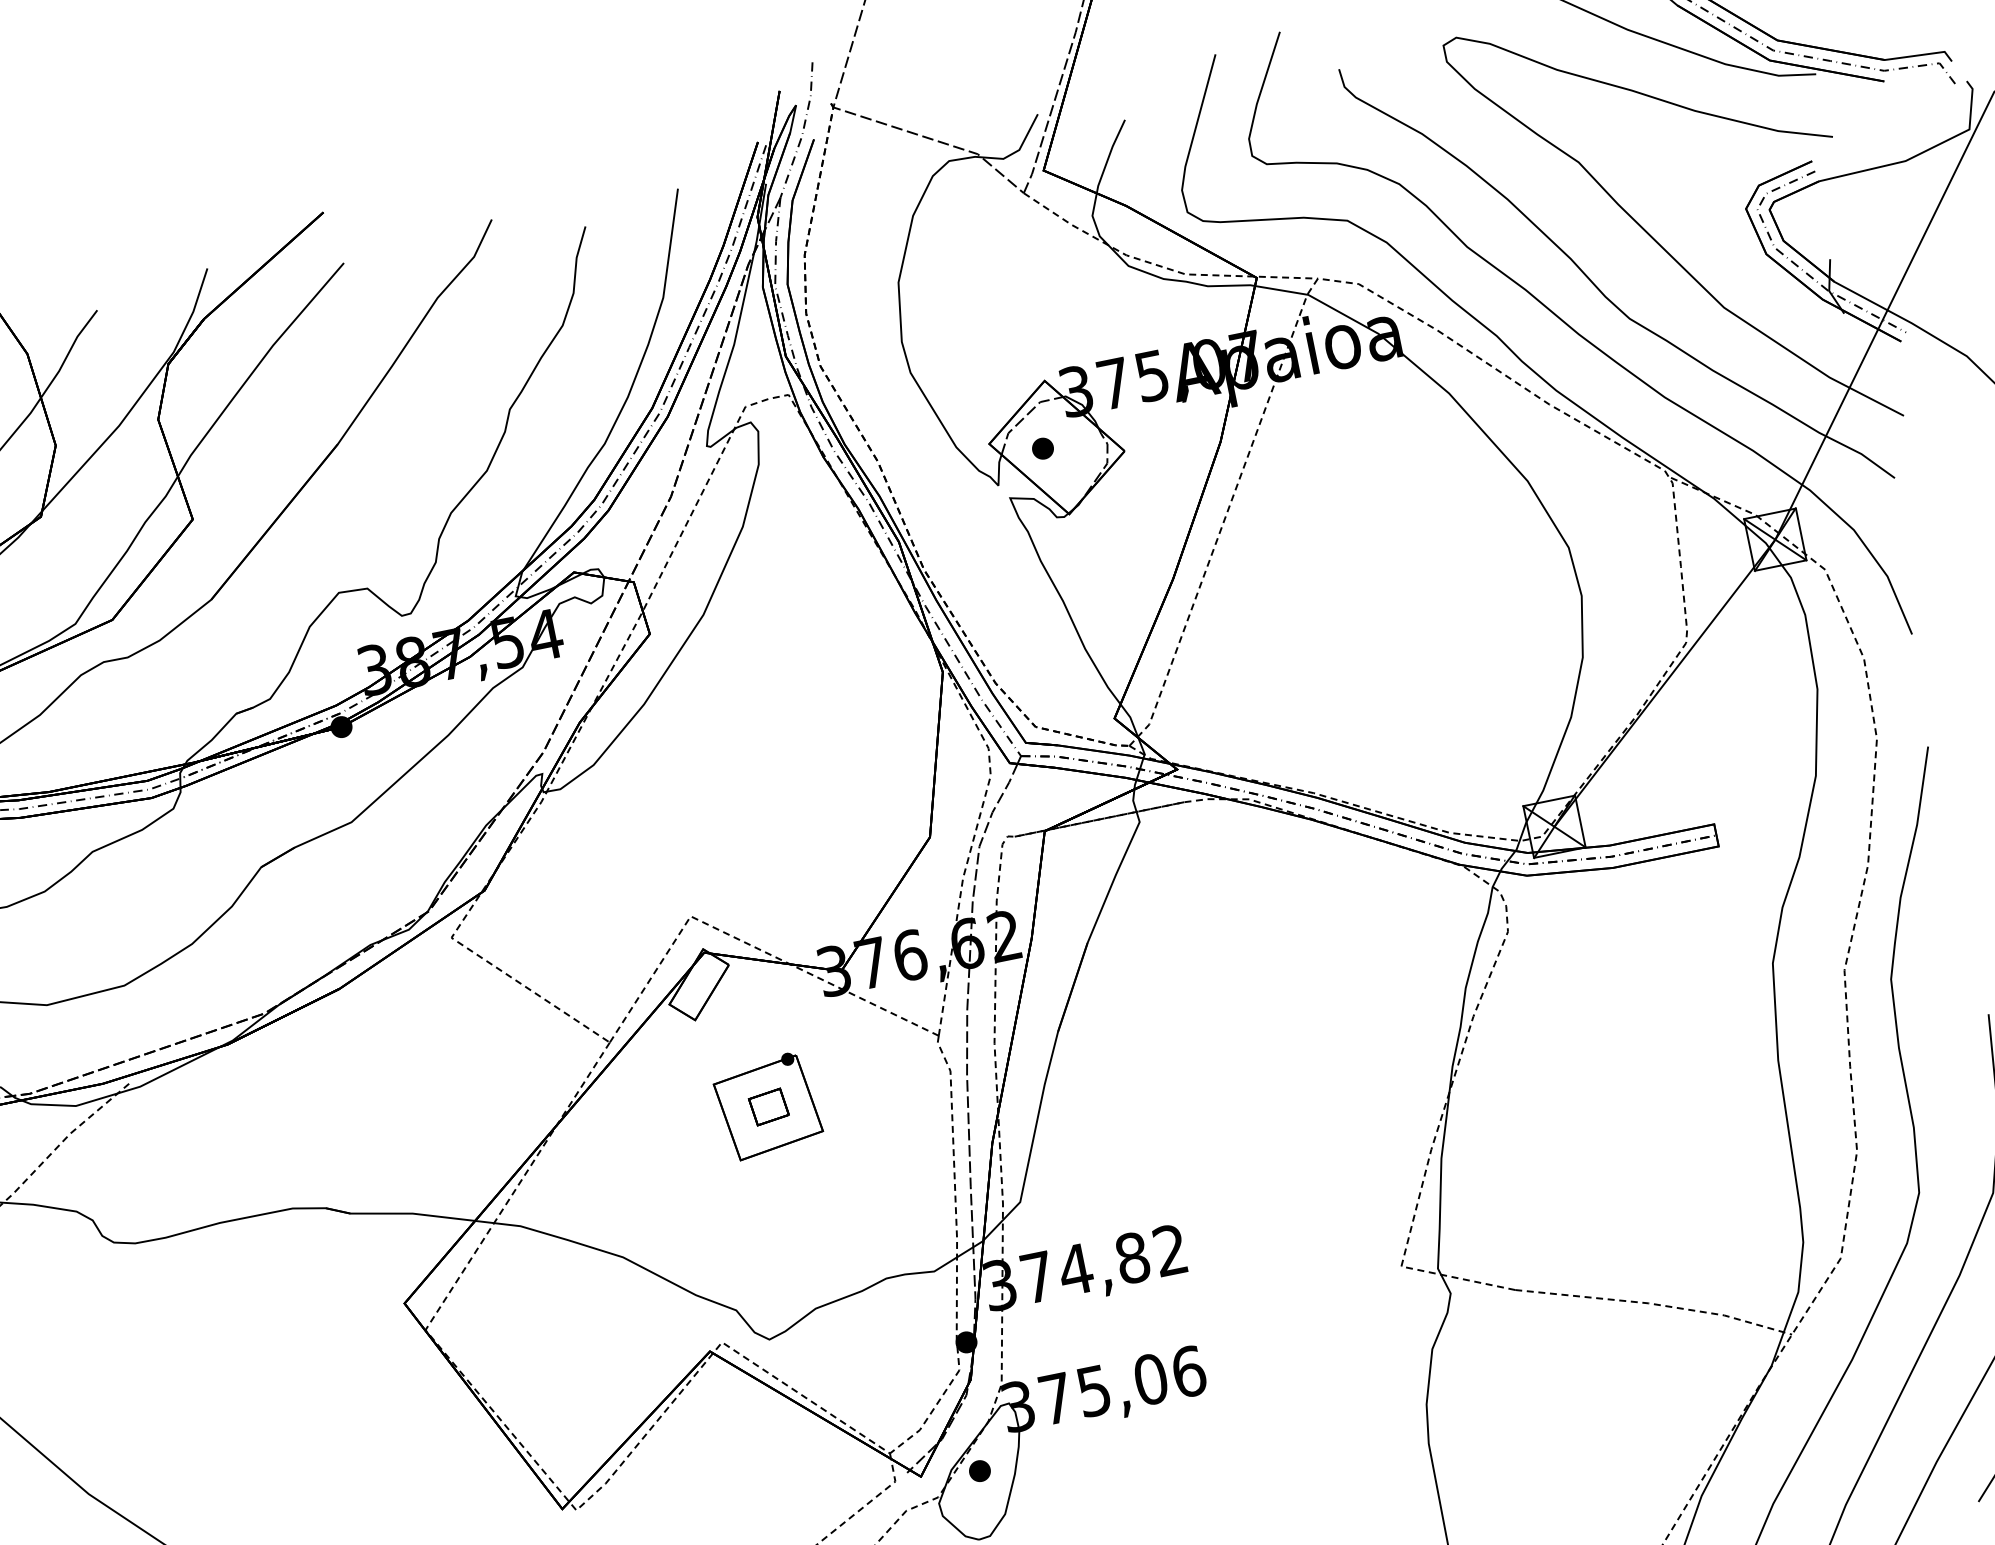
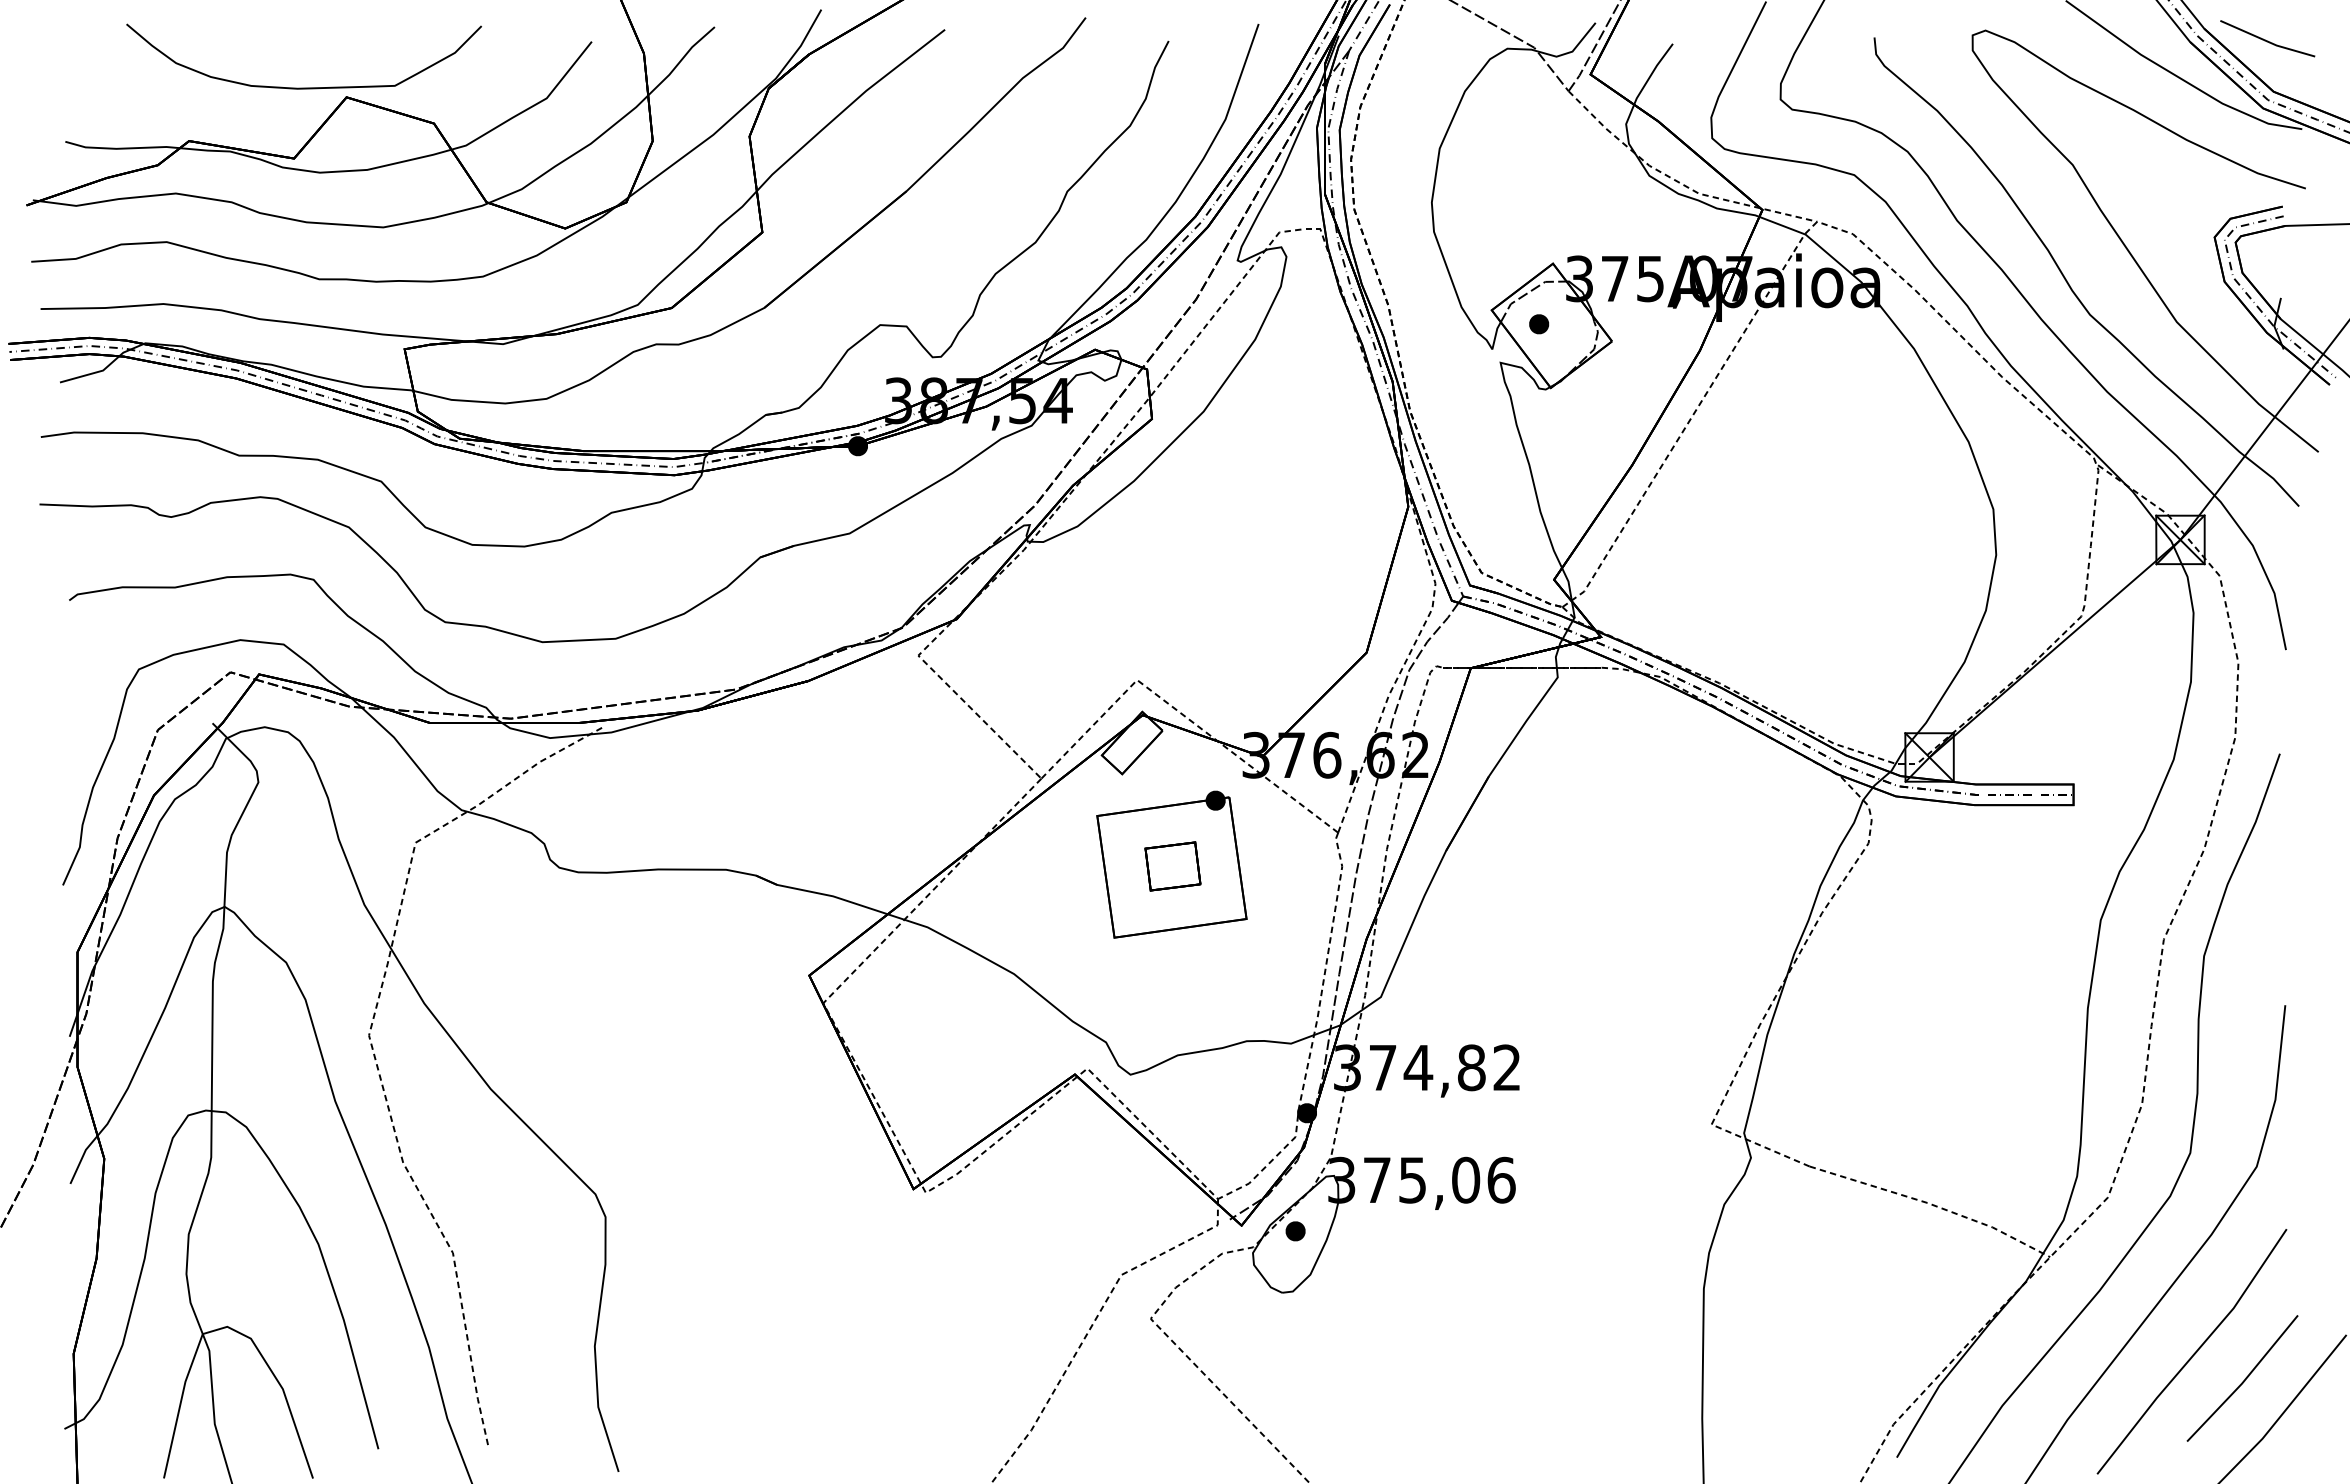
part: (767, 1106) -> (1171, 864), size x1.67

